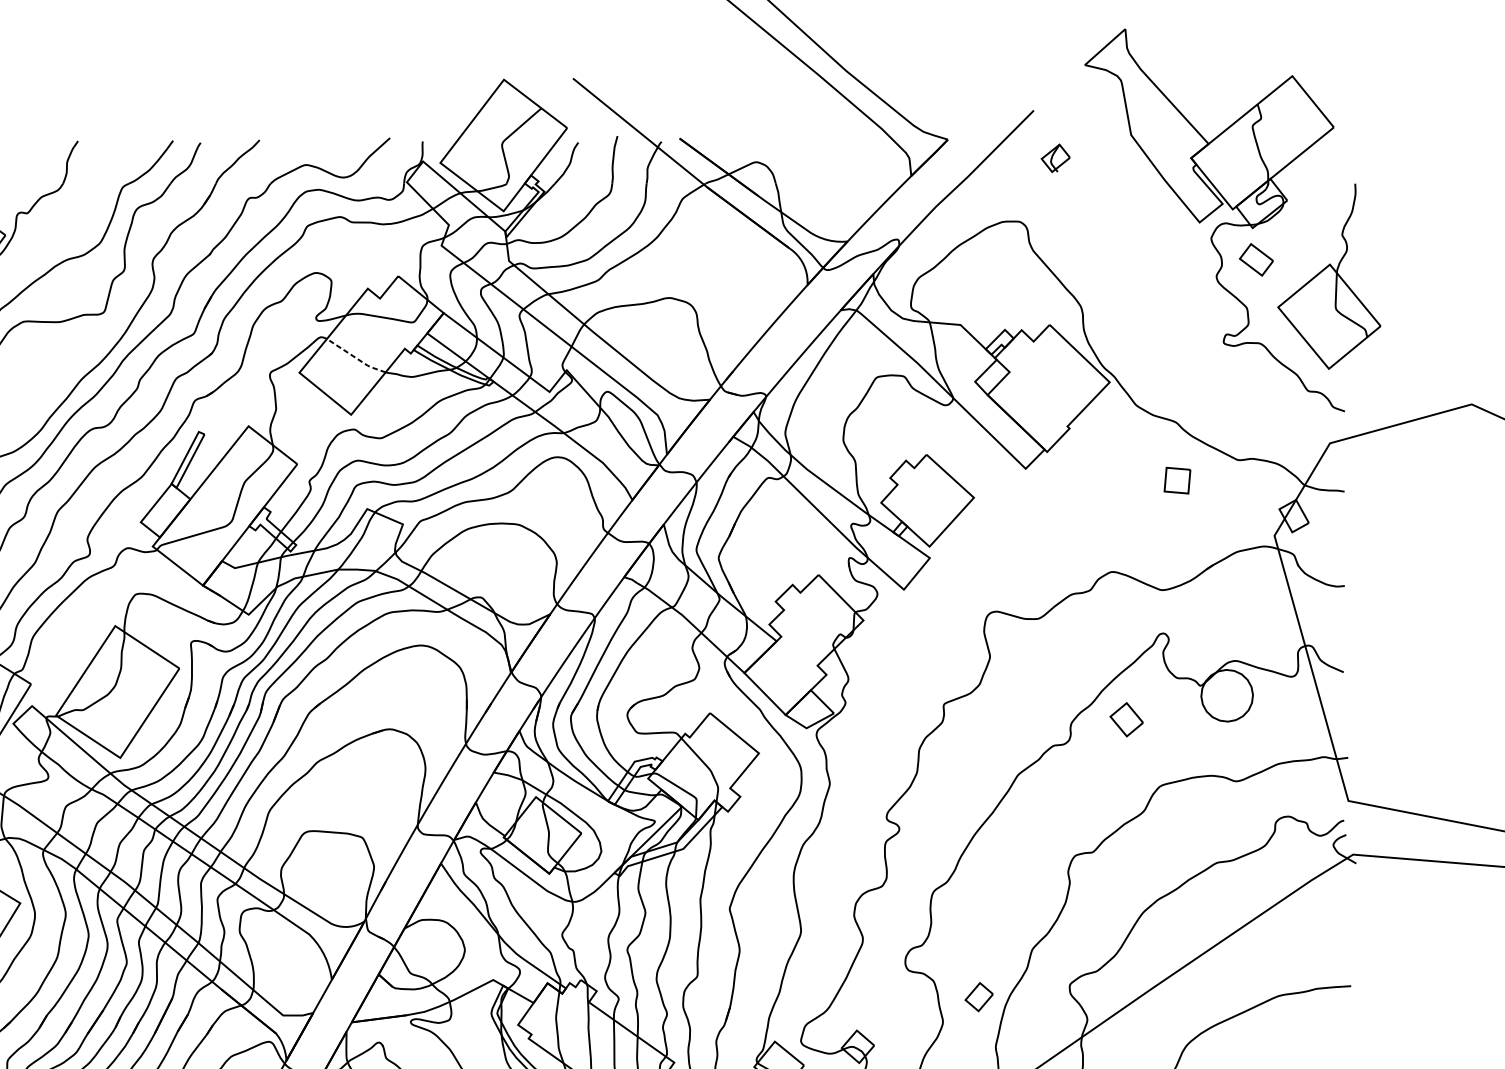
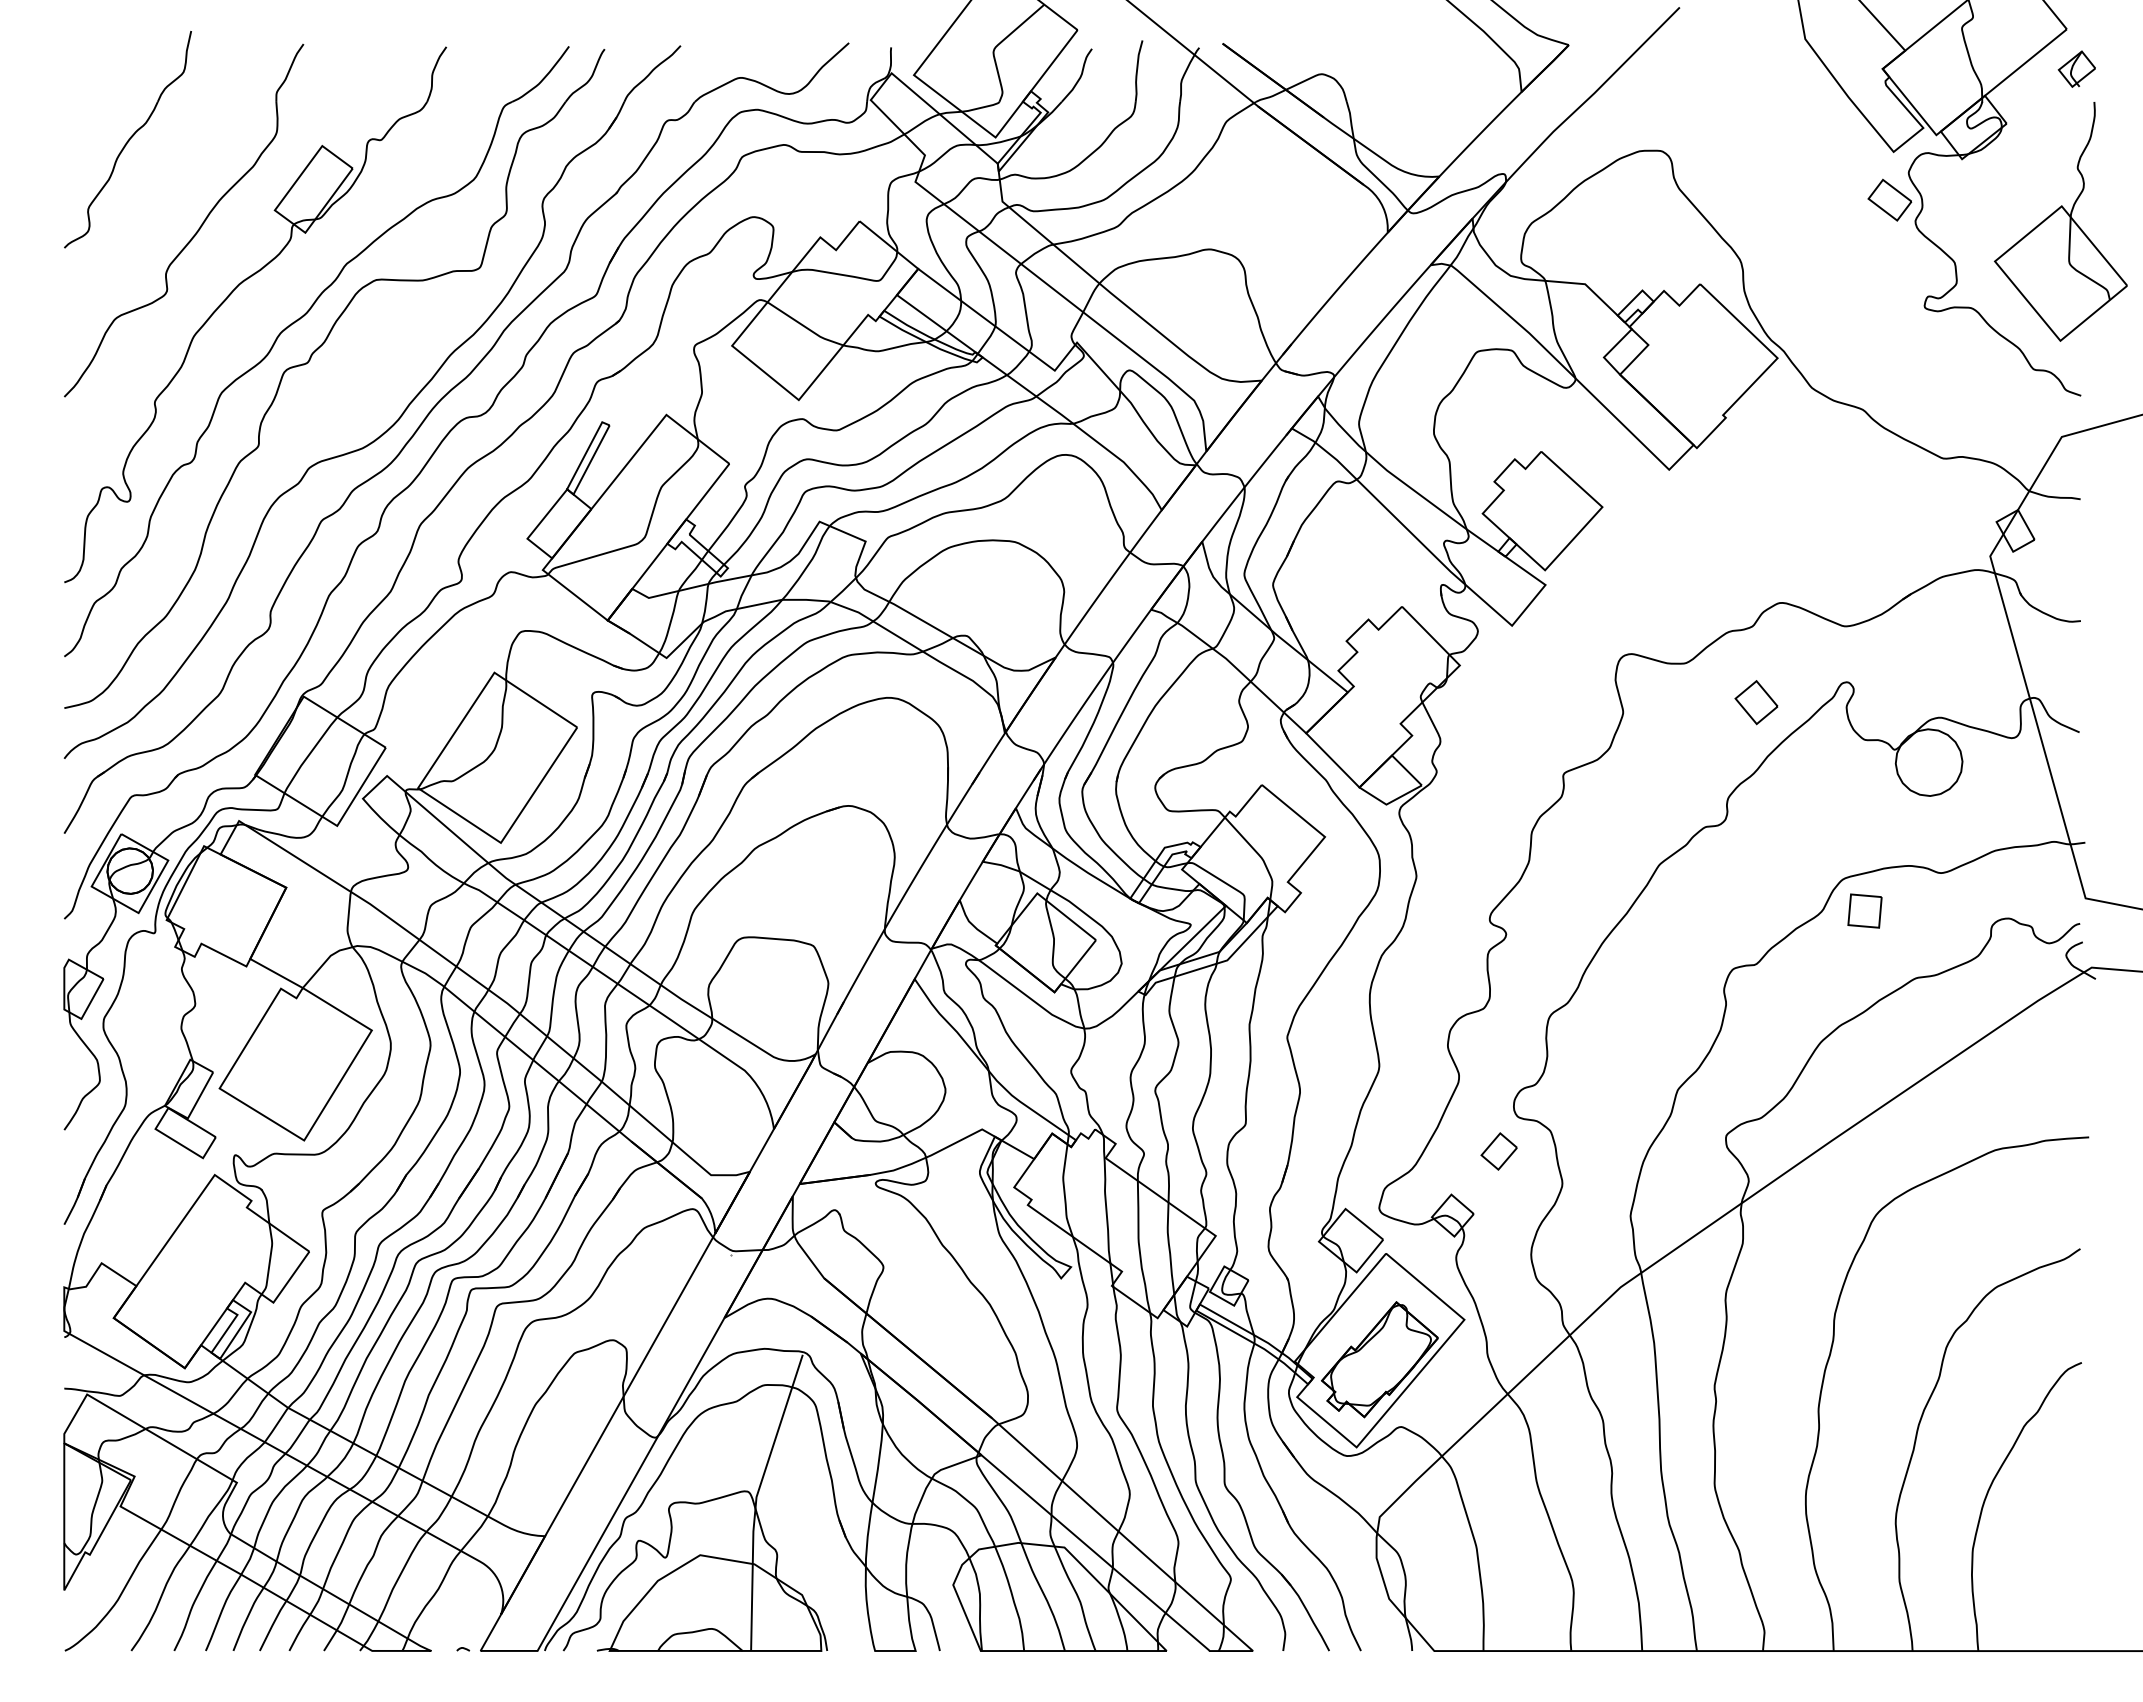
part: (1055, 157) -> (2076, 68), moved
part: (1256, 259) -> (1889, 199), moved
line: (356, 357) -> (805, 326), dashed -> solid
part: (1177, 480) -> (1864, 910), moved
part: (1126, 719) -> (1756, 702), moved
part: (978, 997) -> (1498, 1151), moved

